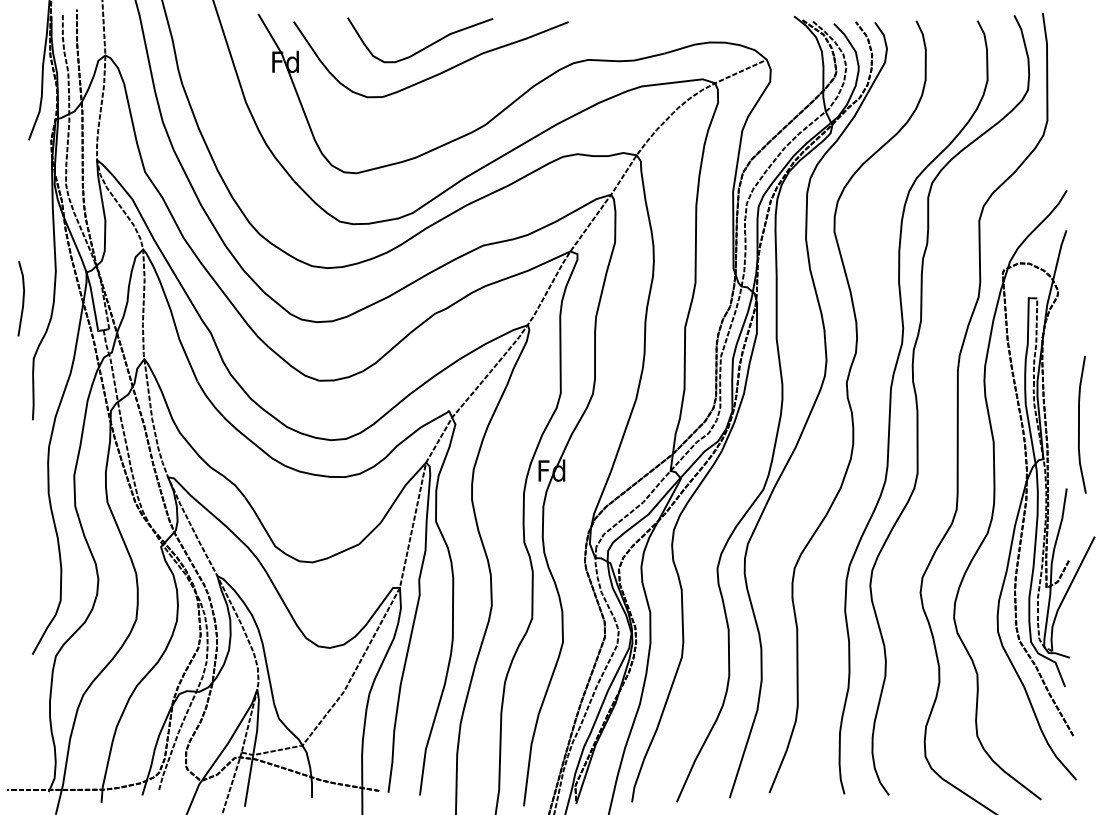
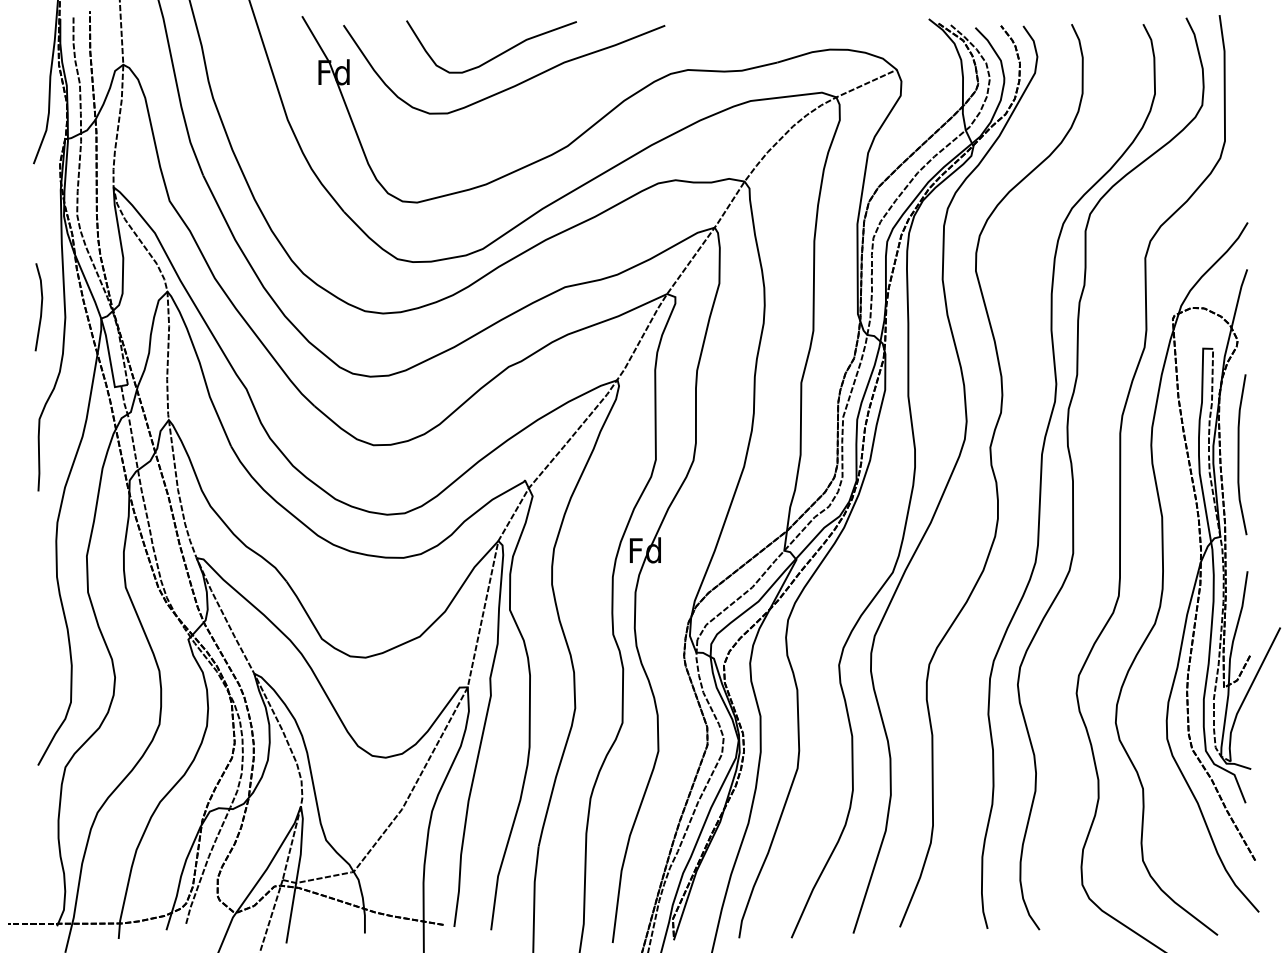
line: (22, 298) -> (40, 306), moved
curve: (1079, 424) -> (1239, 454), moved

